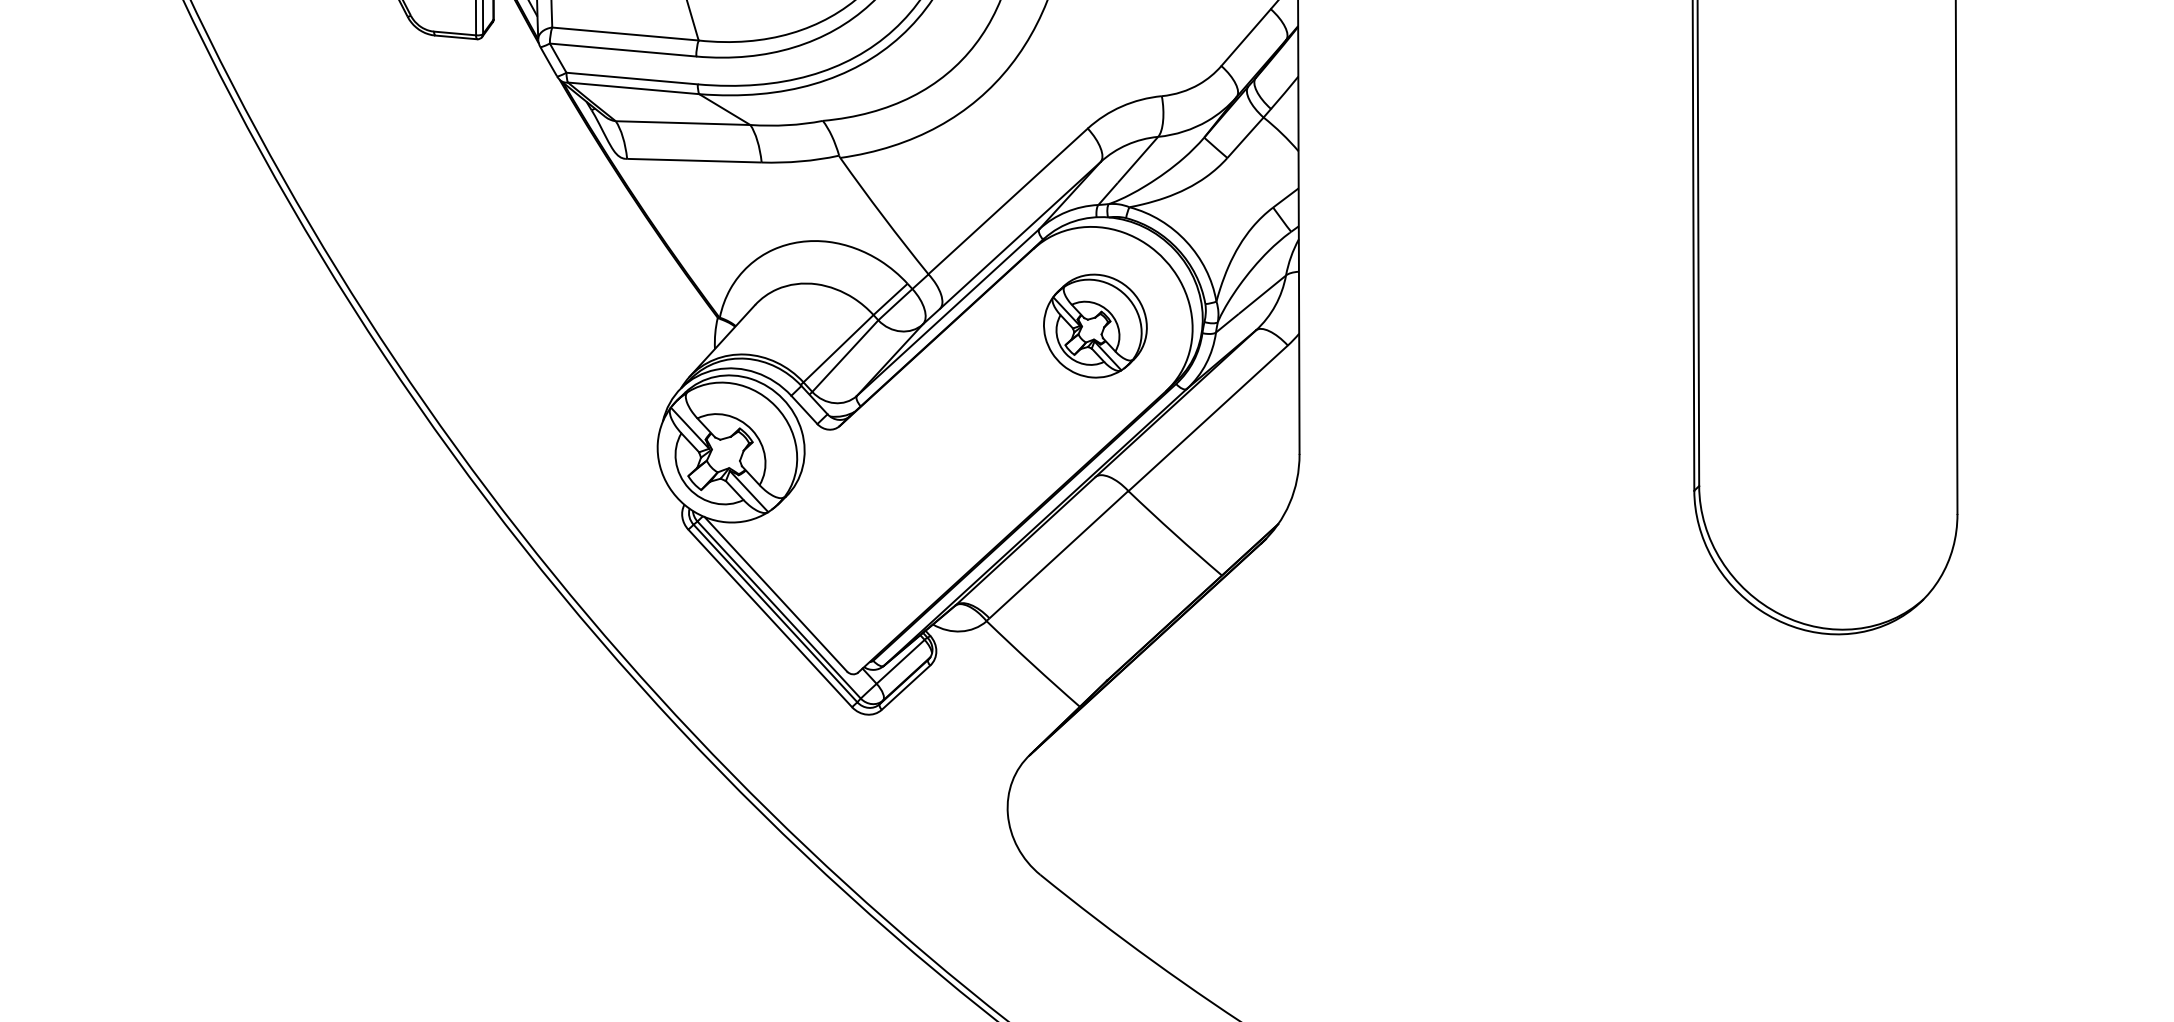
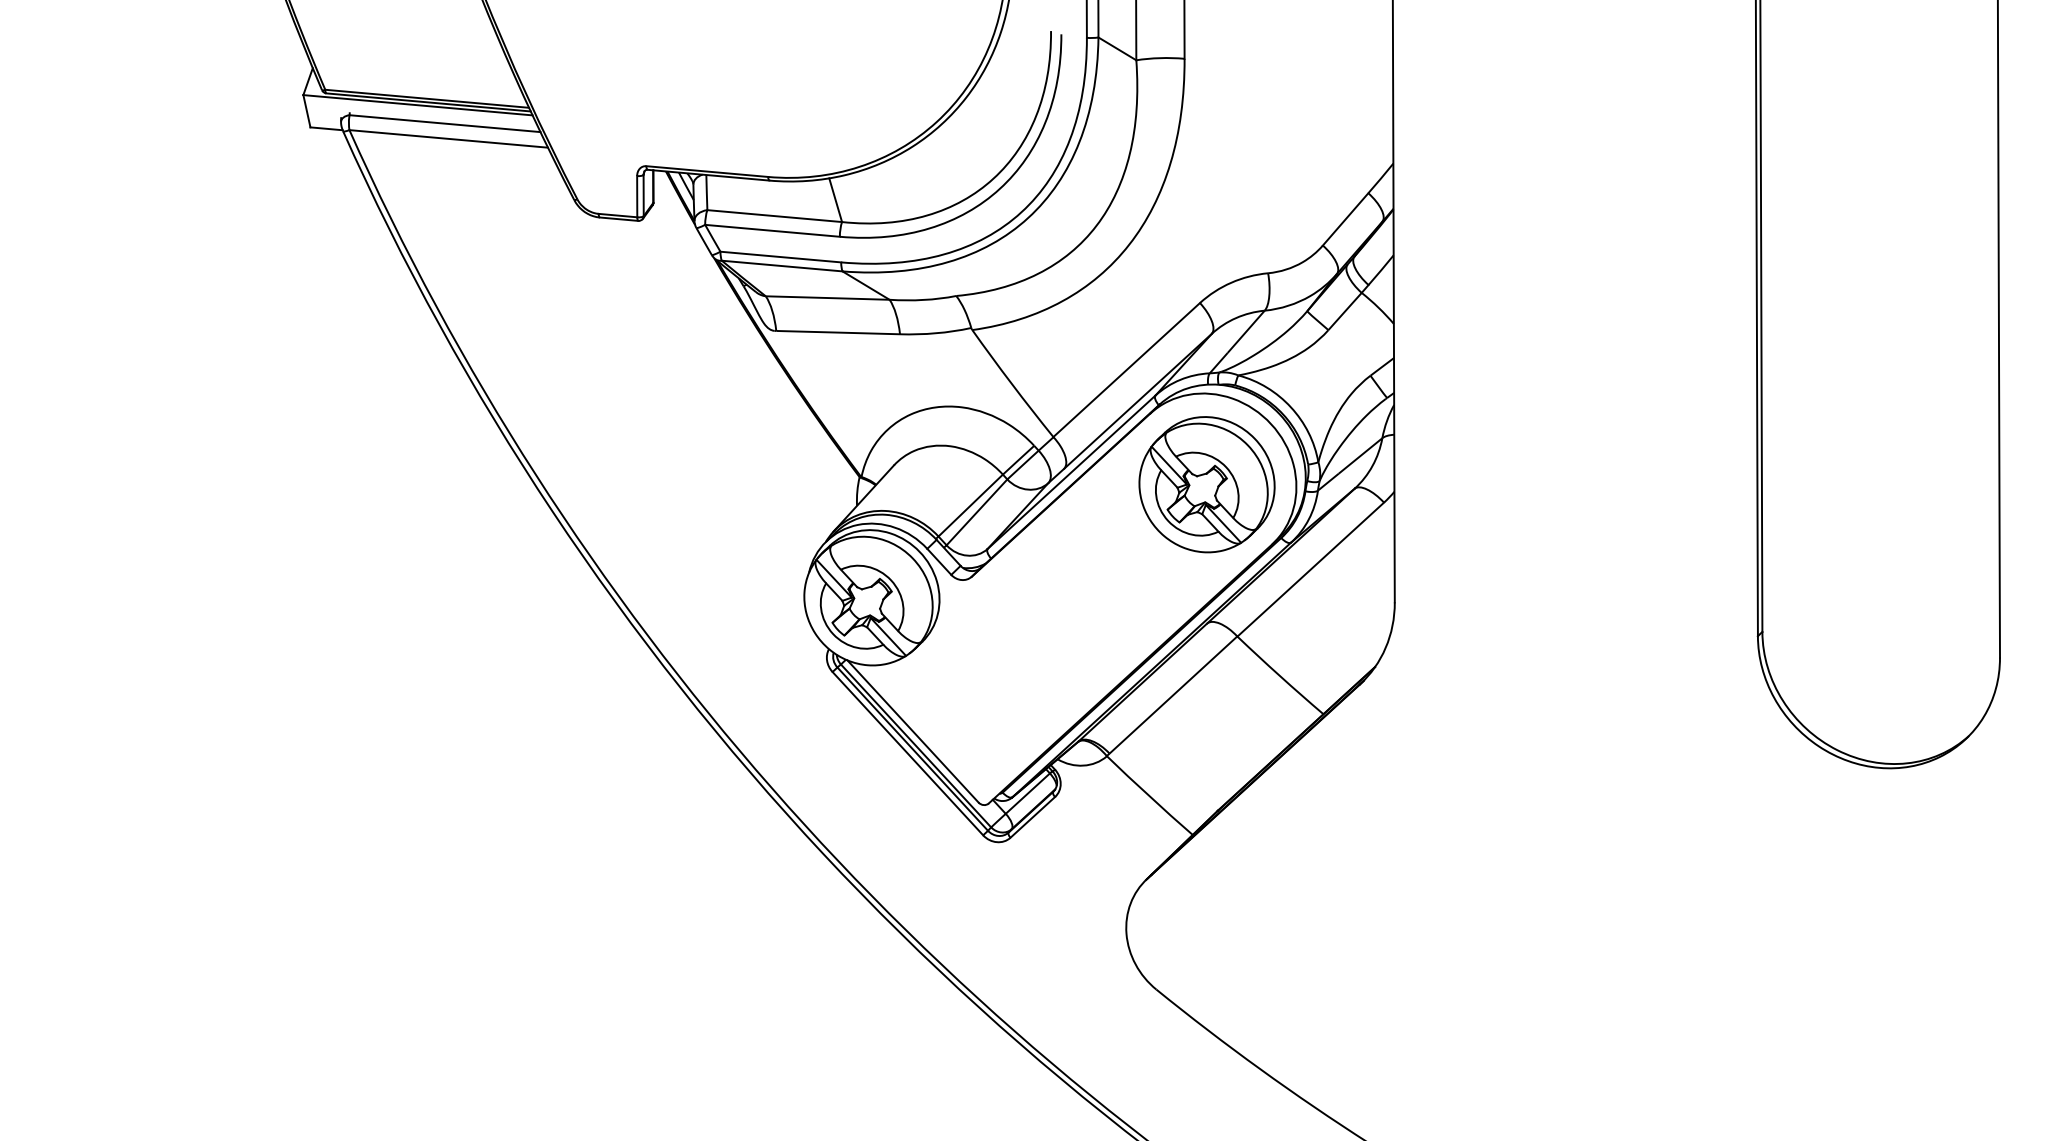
part: (1094, 325) -> (1206, 484), size x1.43

